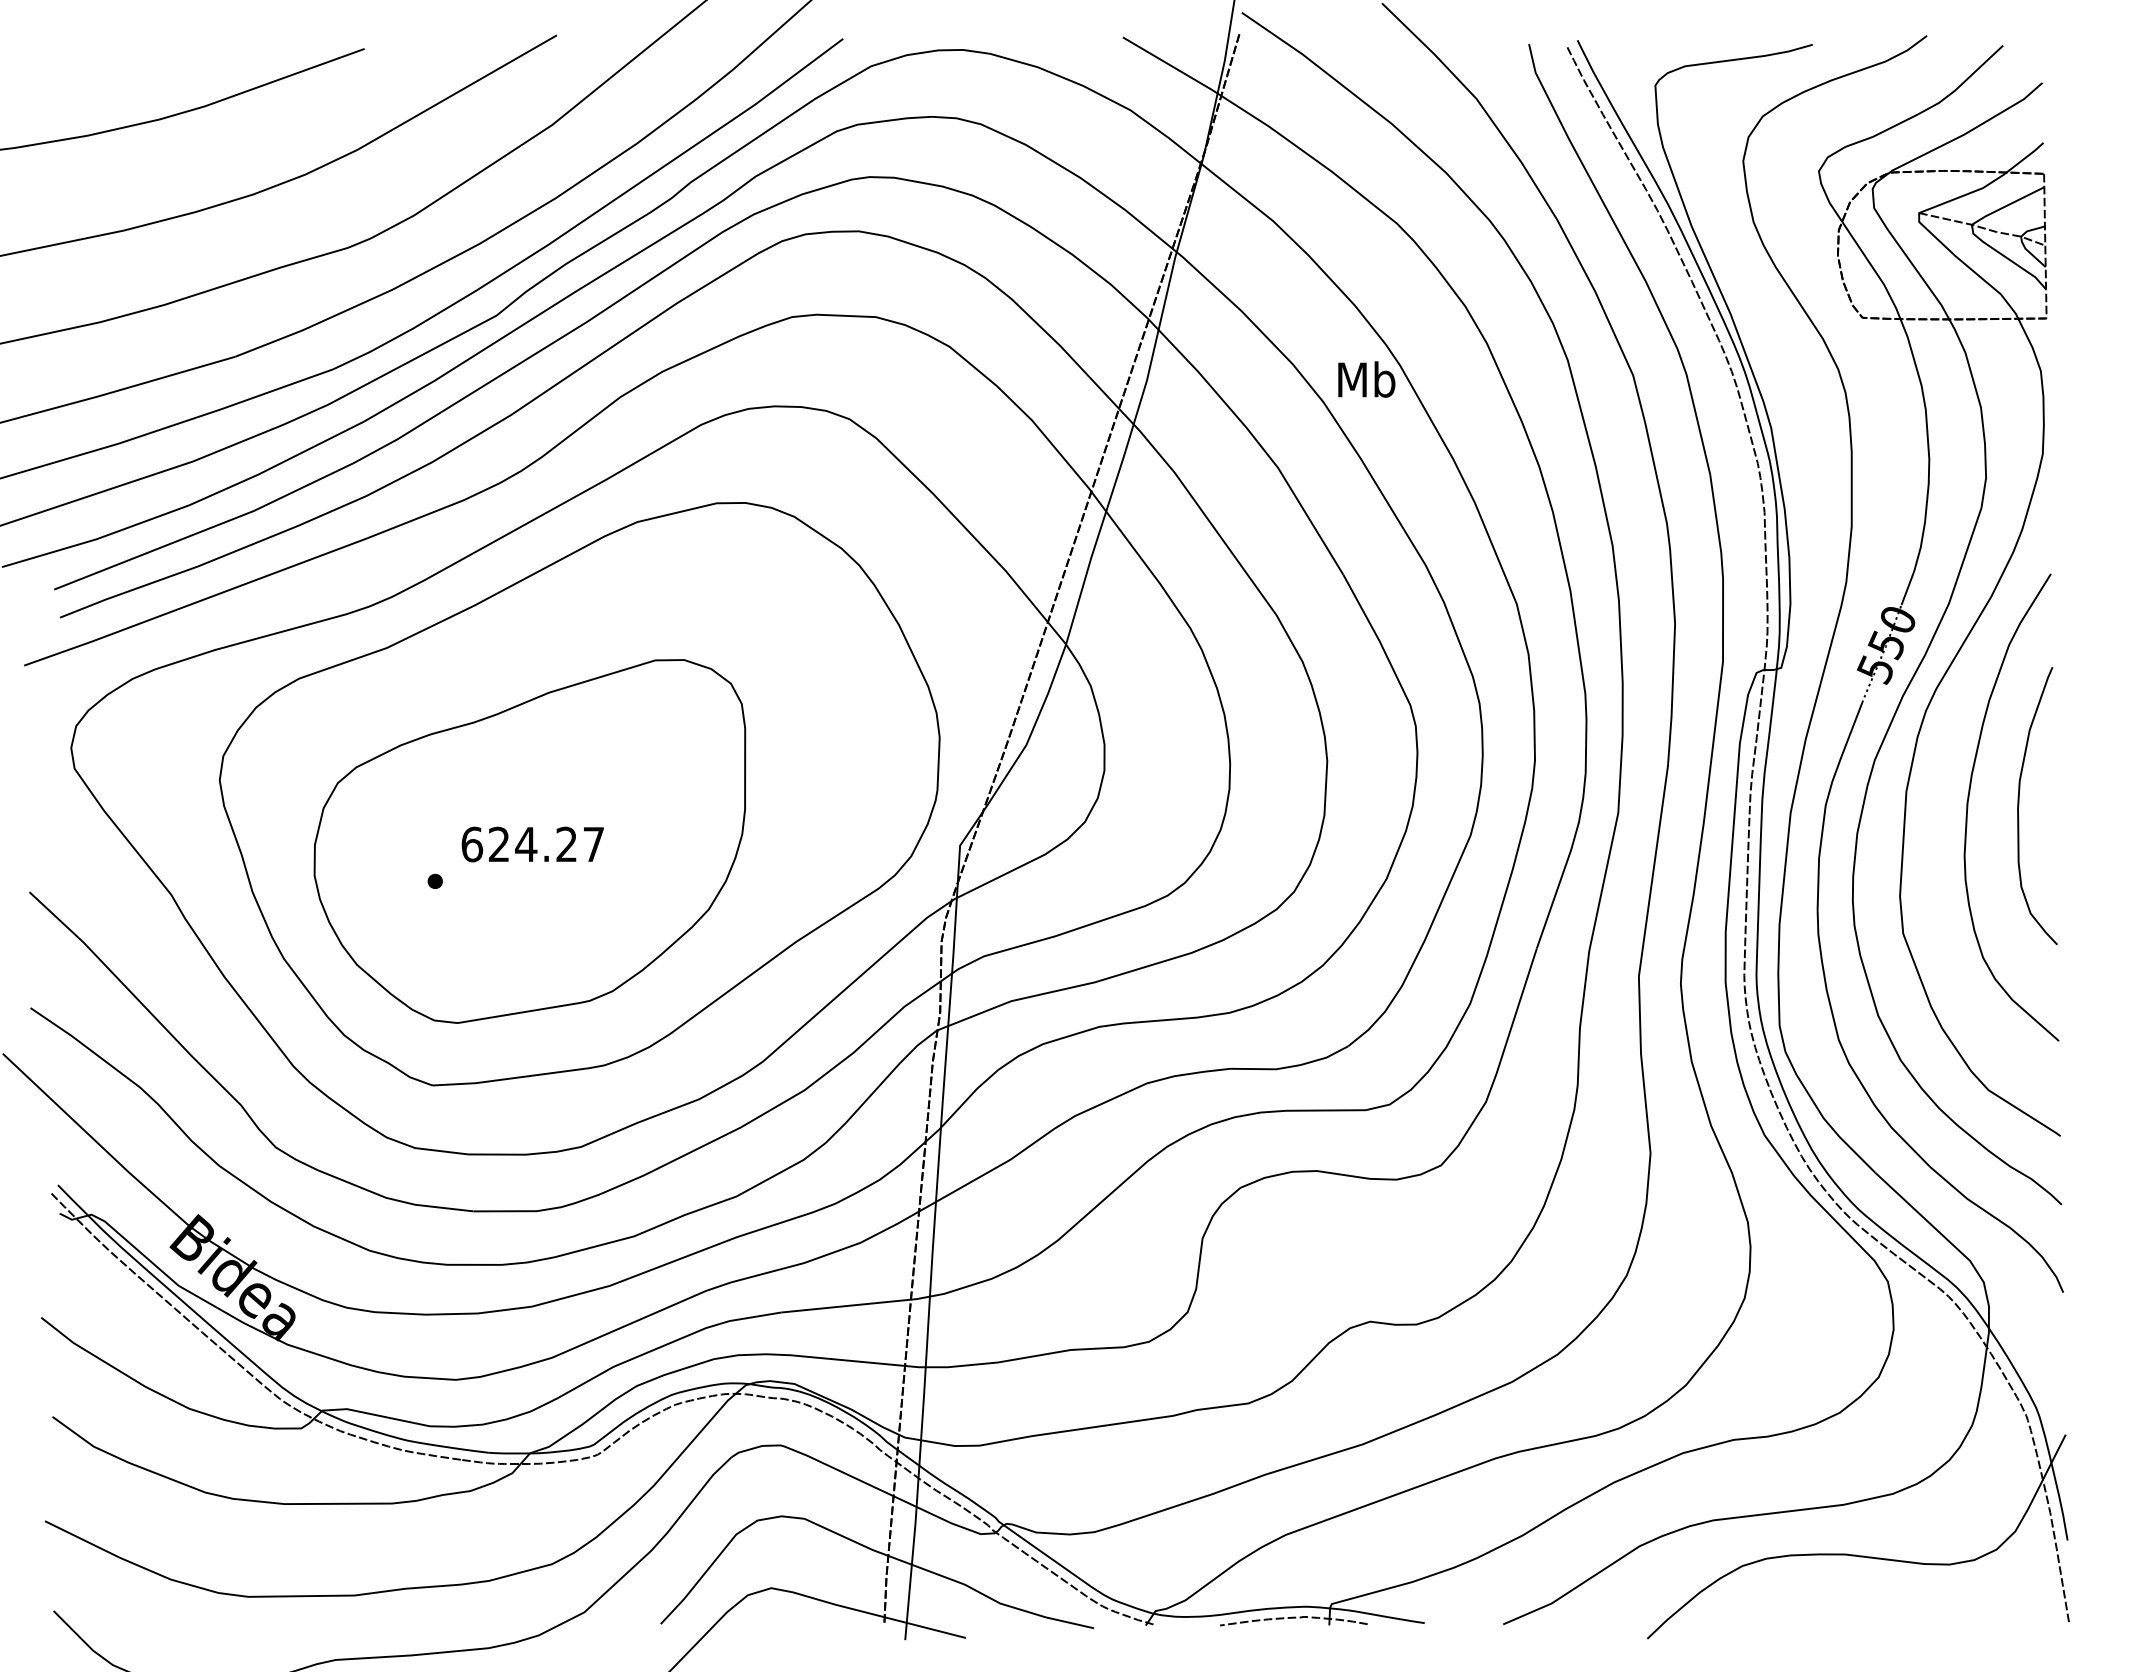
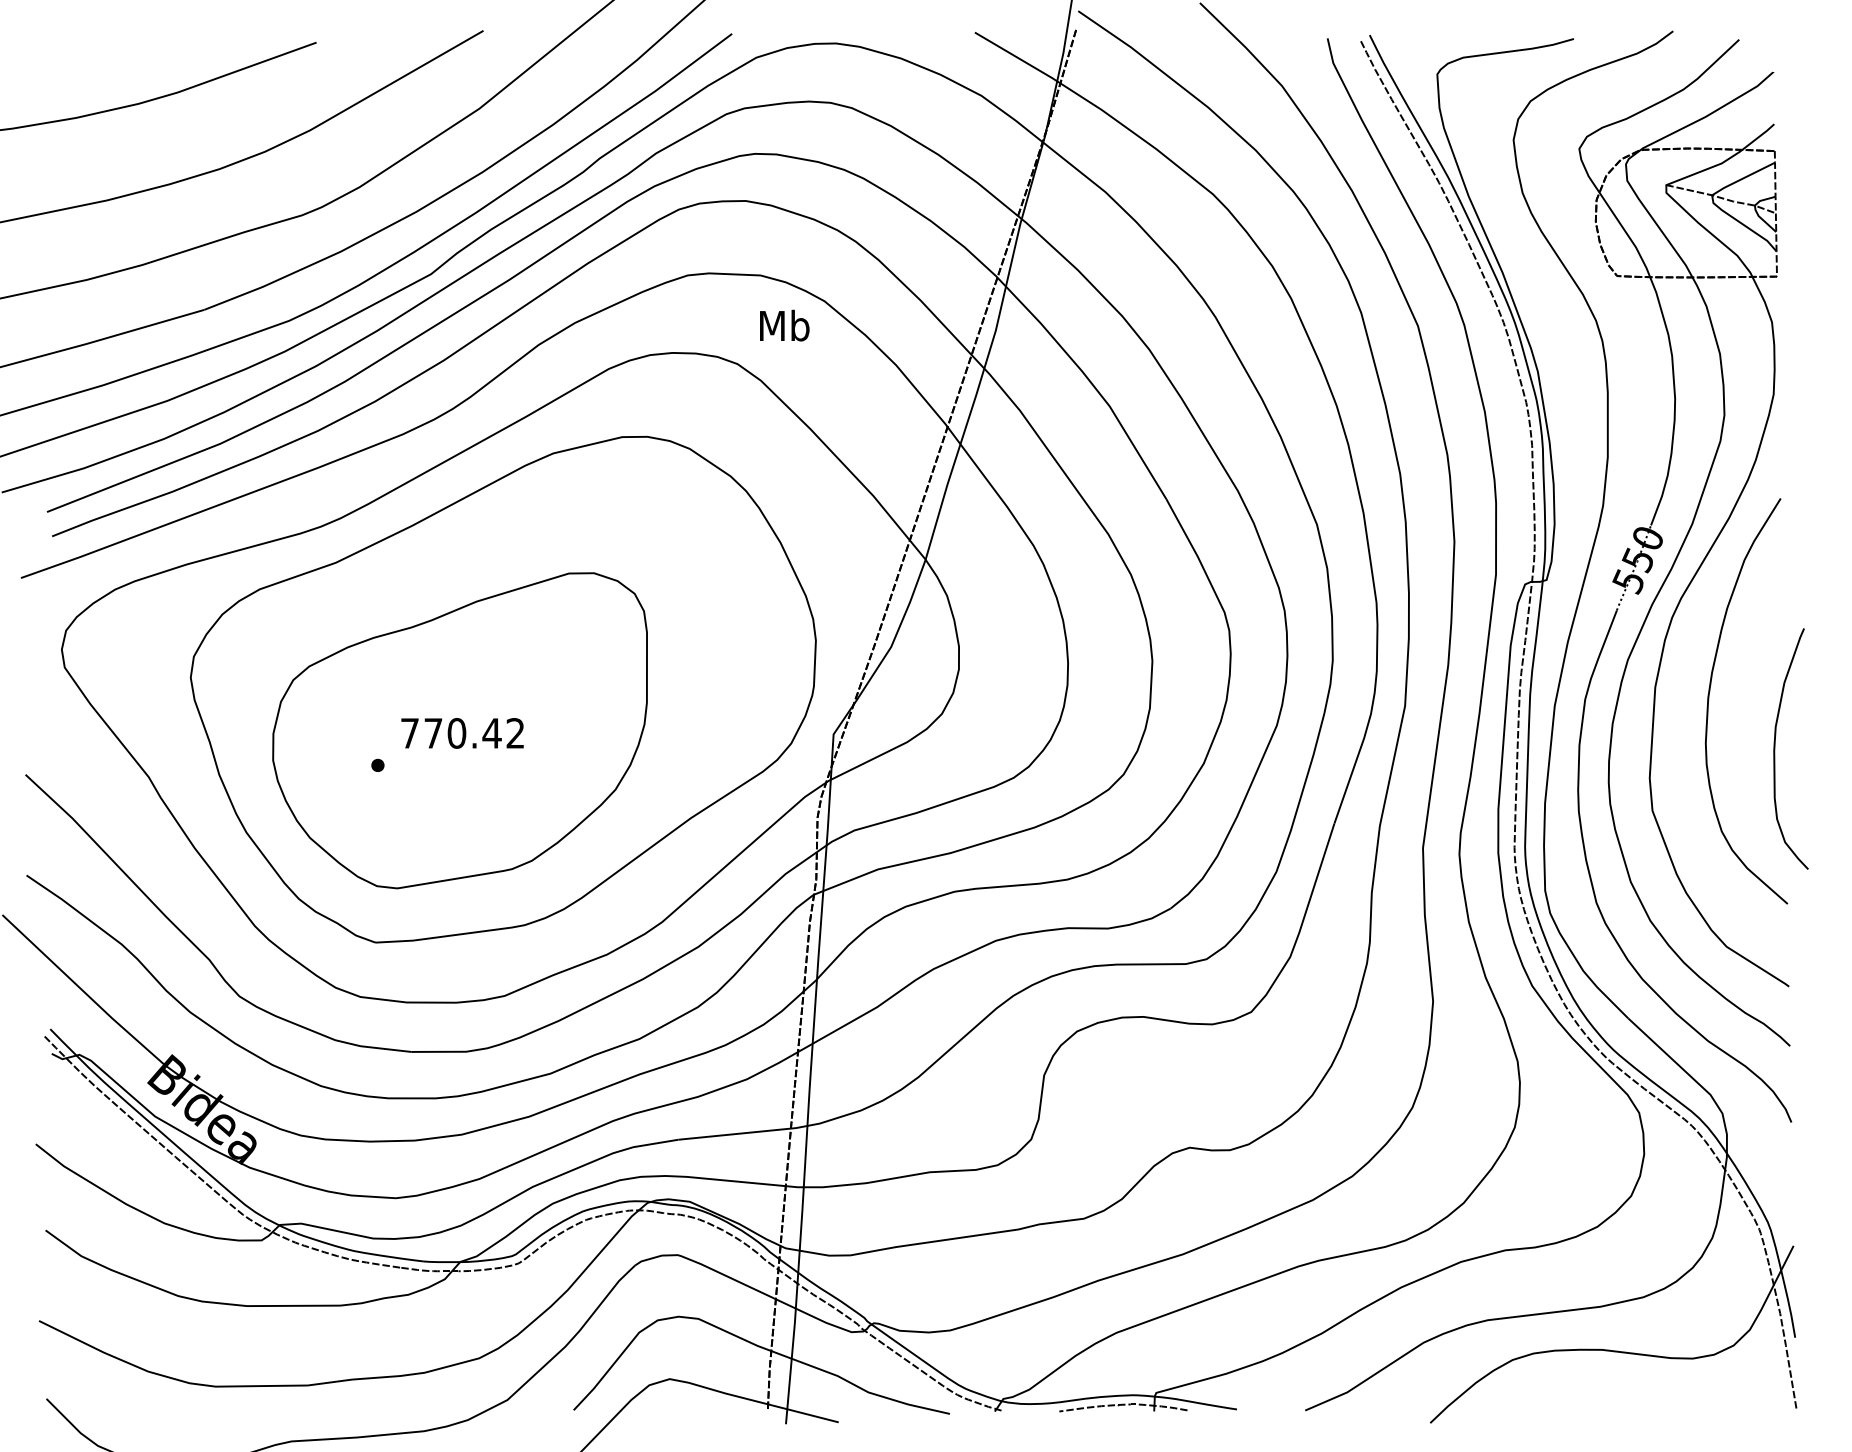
text: (1366, 379) -> (784, 325), moved
curve: (2019, 805) -> (1775, 748), moved
text: (532, 844) -> (462, 733), 624.27 -> 770.42

